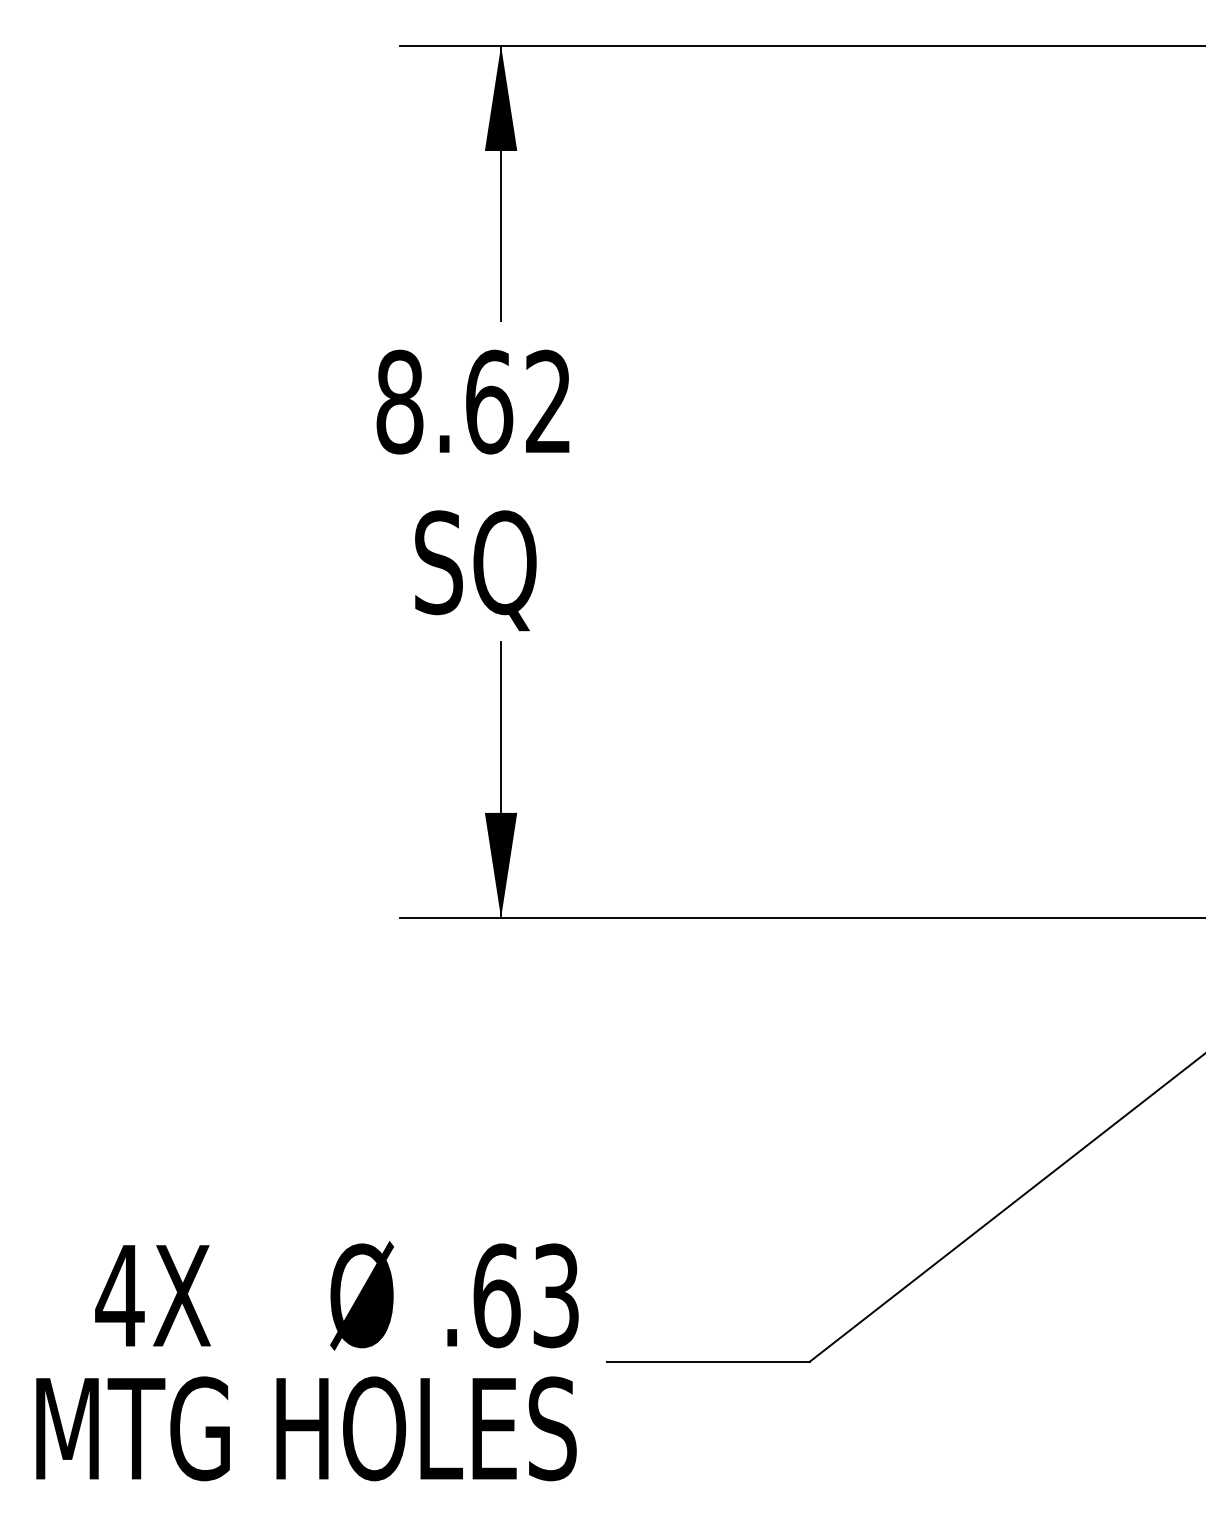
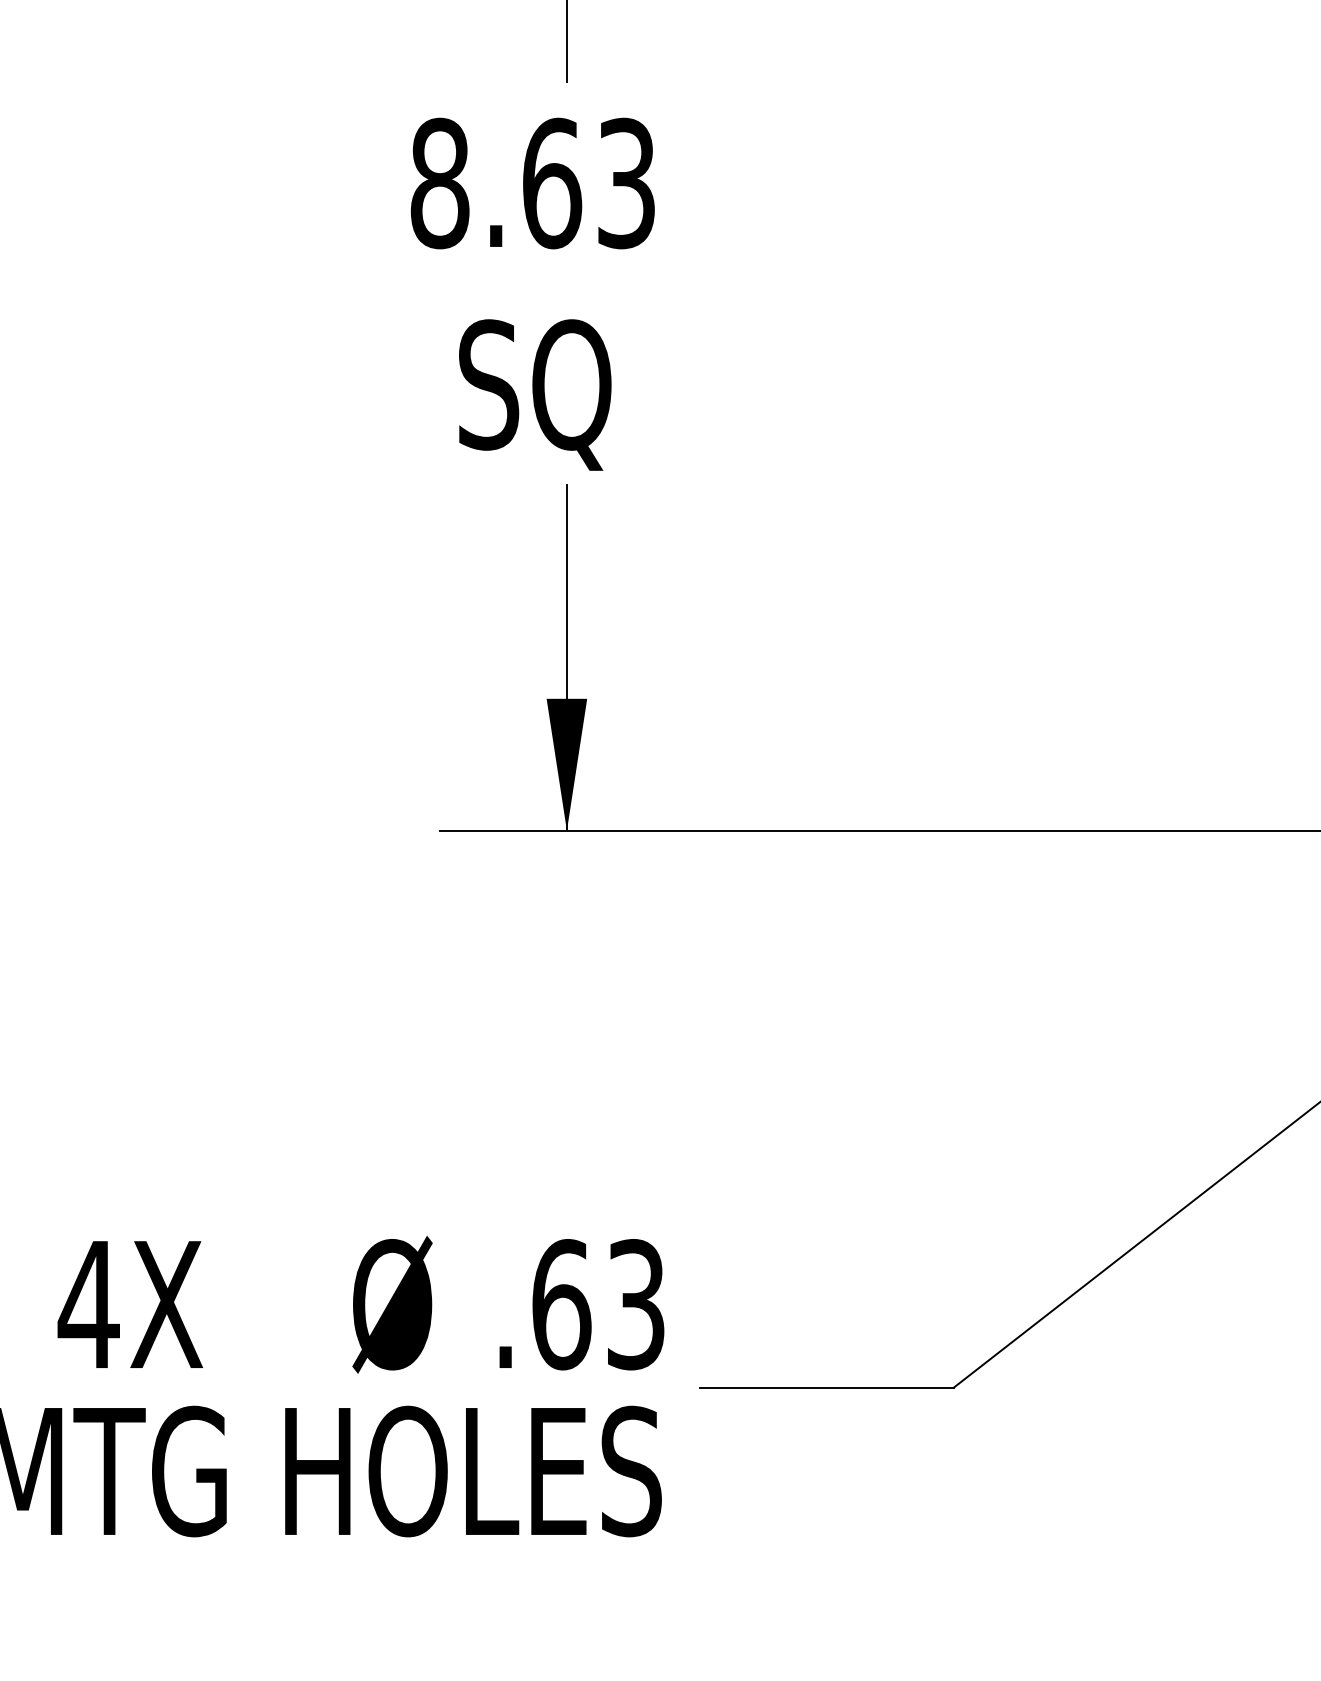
text: (548, 401) -> (626, 182), 8.62 -> 8.63

